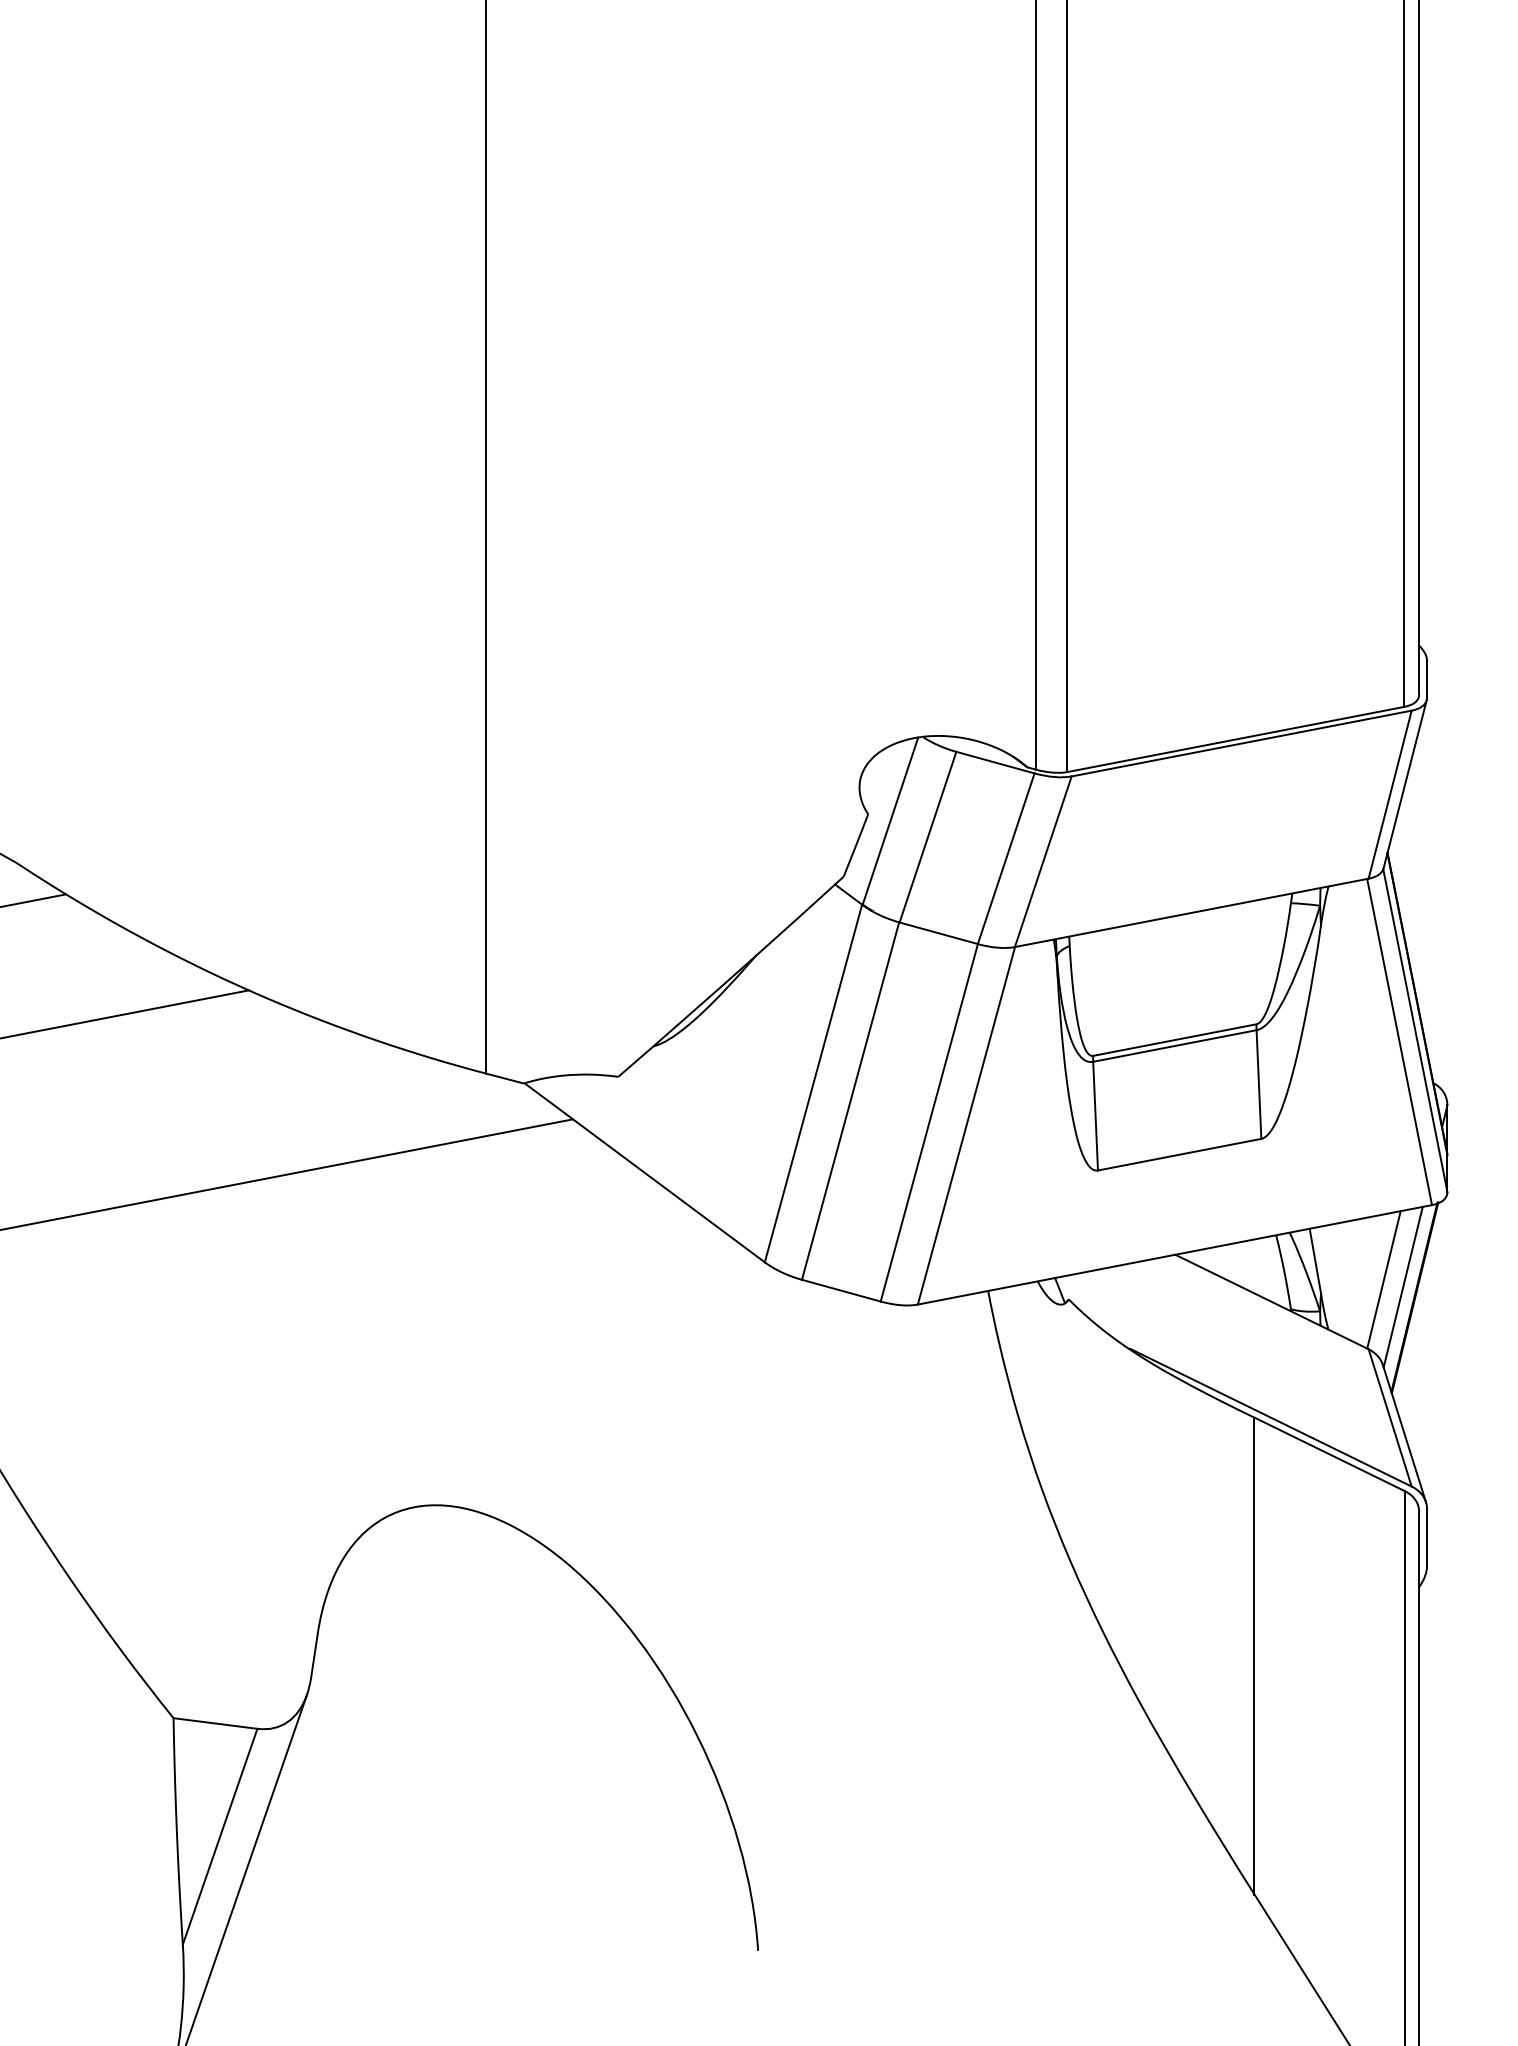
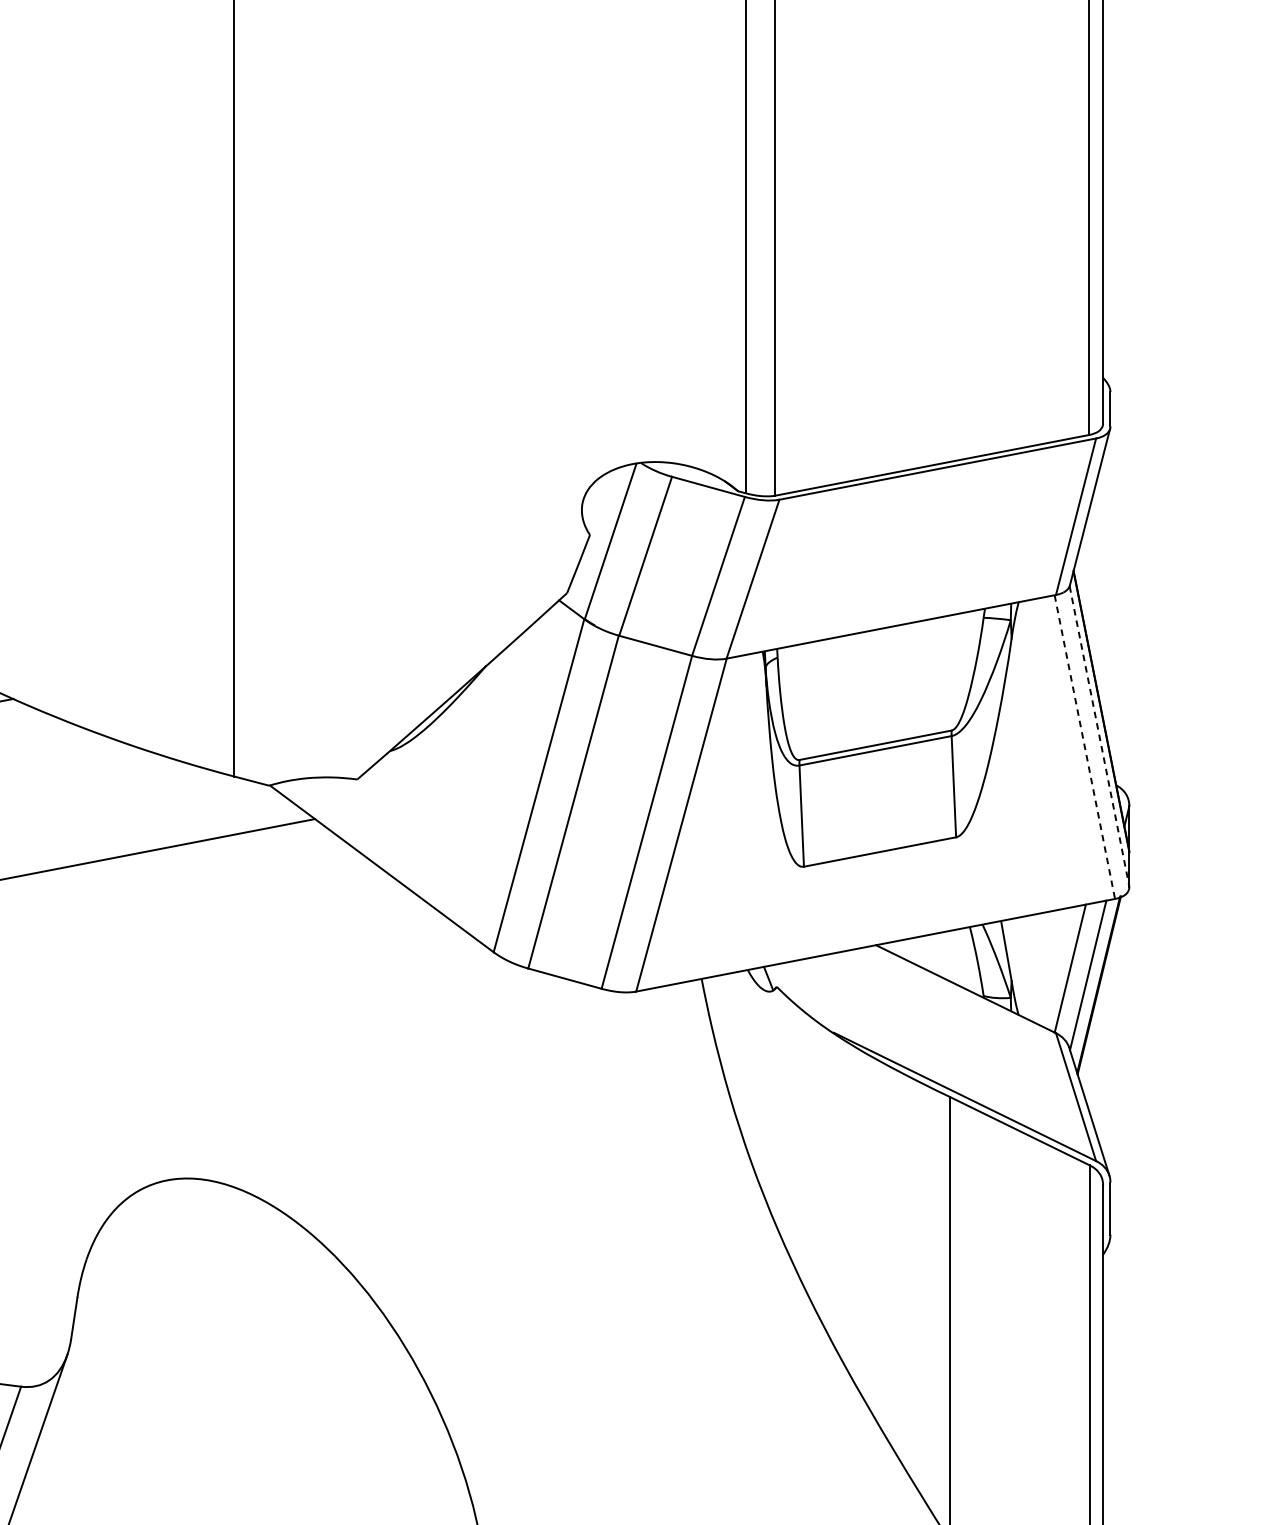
line: (1415, 1031) -> (1099, 737), solid -> dashed
line: (1399, 1042) -> (1084, 747), solid -> dashed

